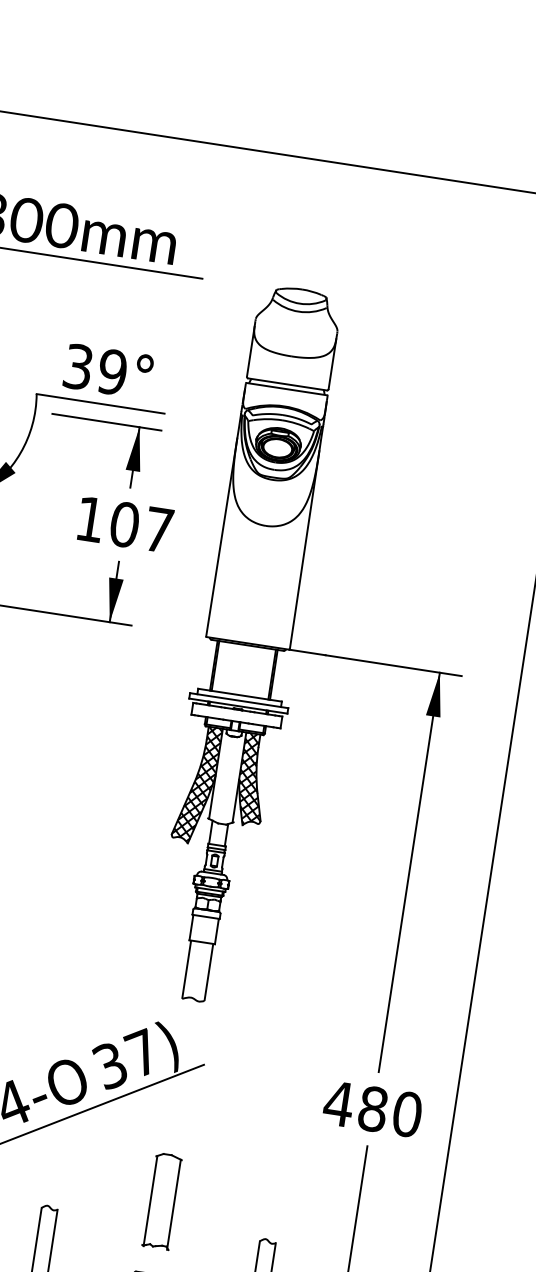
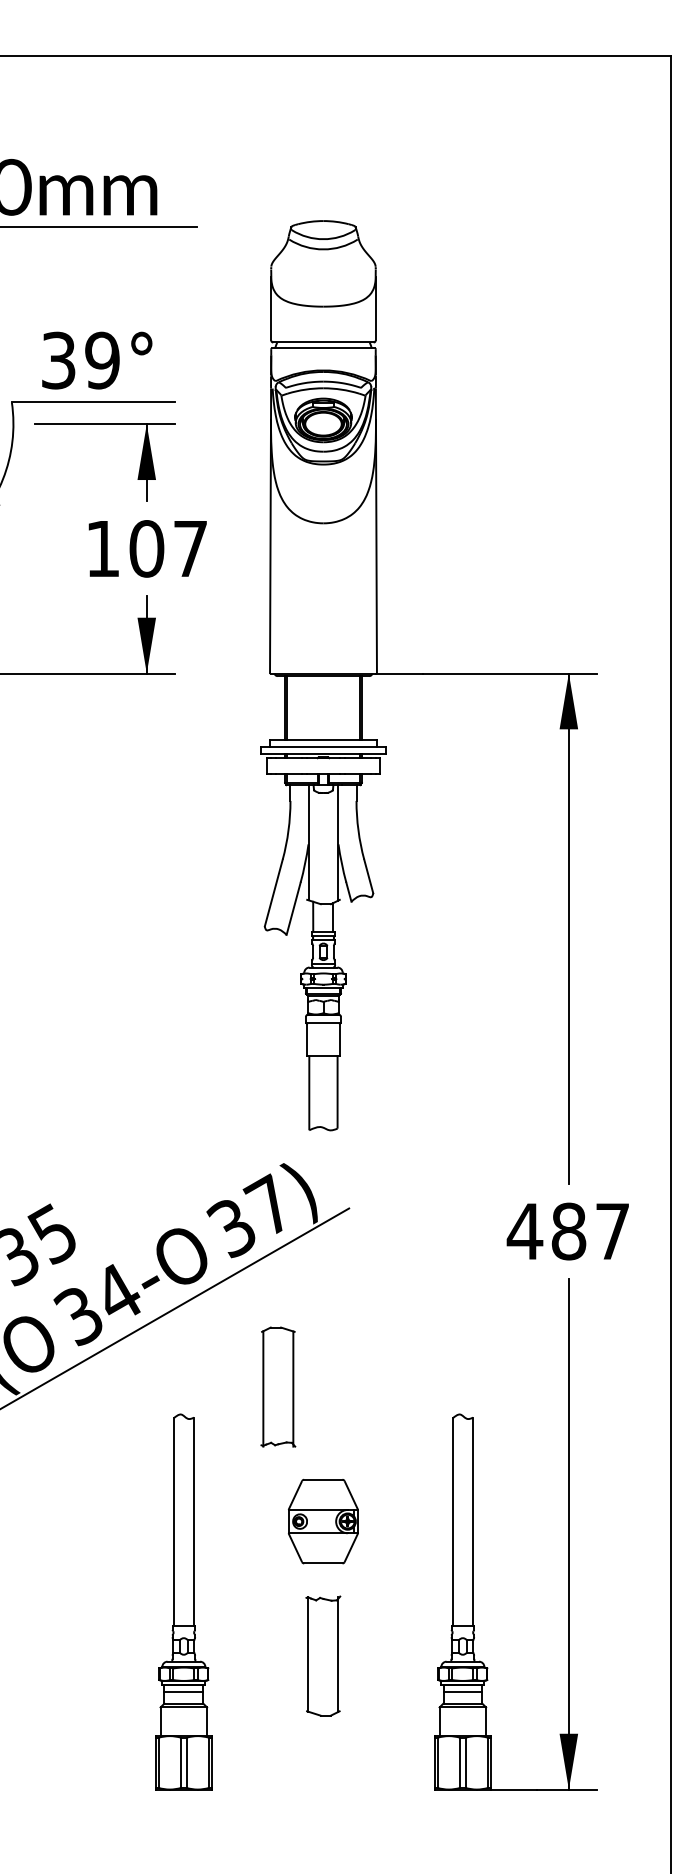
hatch: (252, 779) -> (355, 842), removed
hatch: (196, 783) -> (286, 858), removed
text: (407, 1114) -> (612, 1231), 480 -> 487
part: (162, 1200) -> (278, 1386), moved

